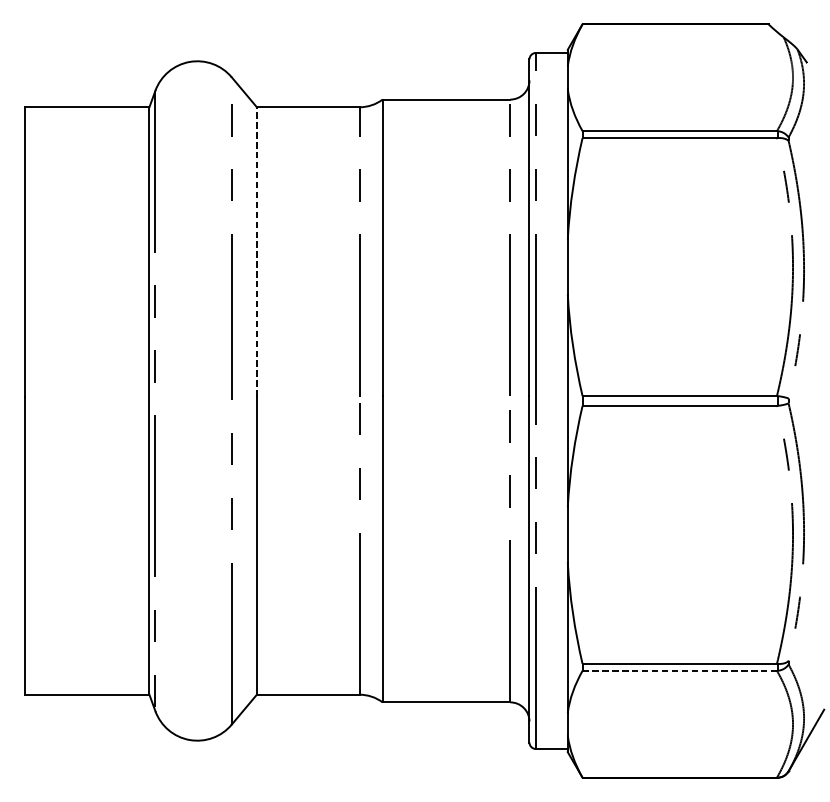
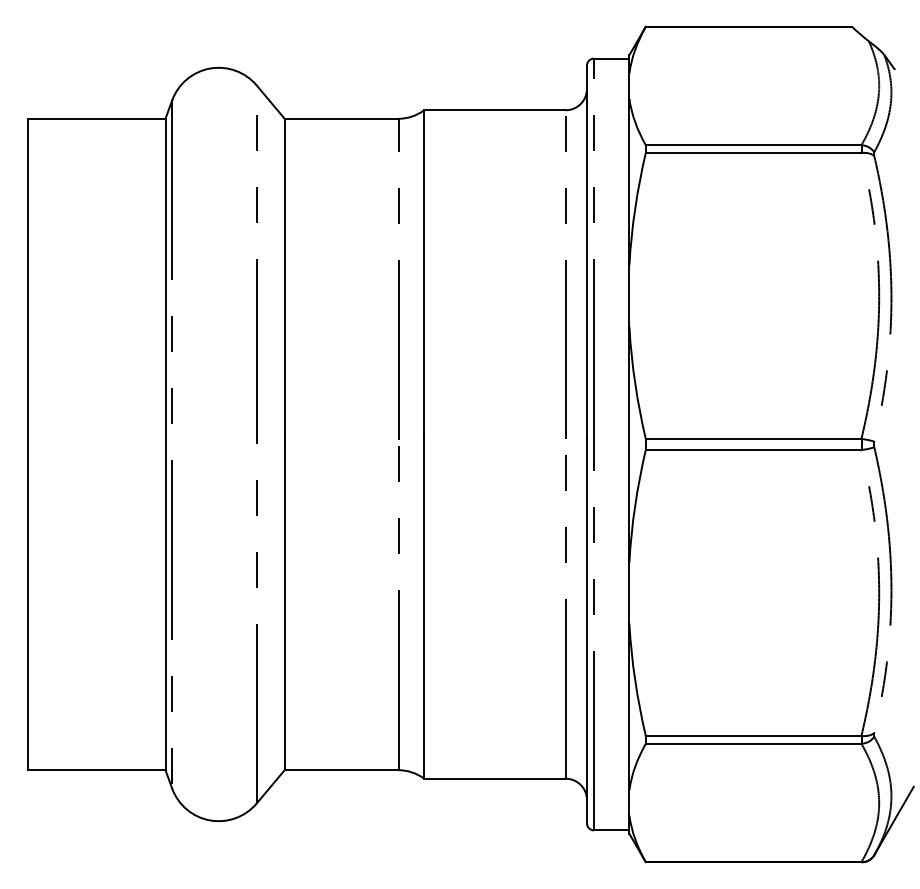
line: (256, 251) -> (284, 278), dashed -> solid
line: (679, 670) -> (753, 743), dashed -> solid

